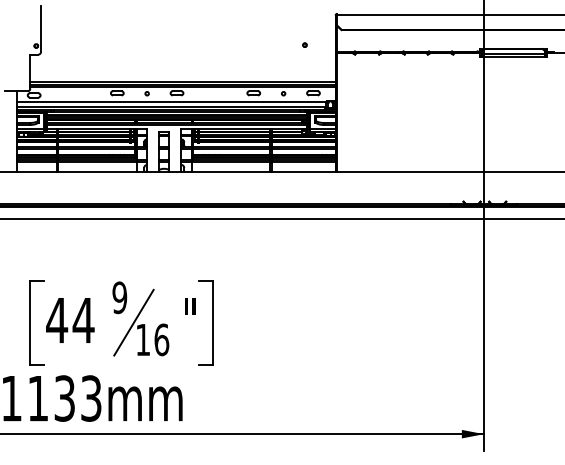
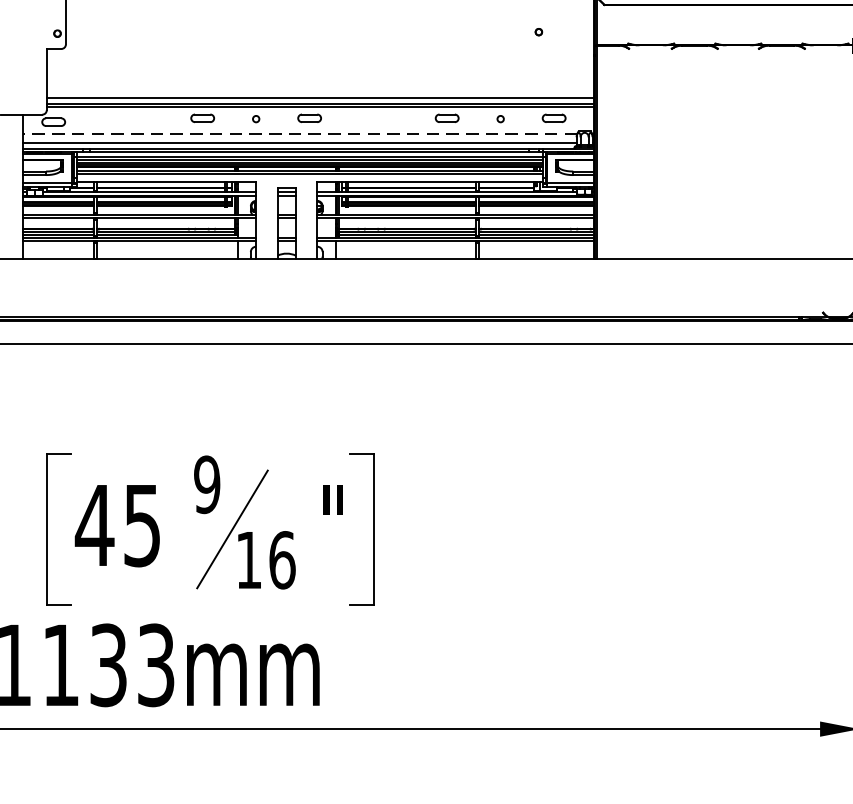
line: (171, 102) -> (299, 134), solid -> dashed
text: (83, 320) -> (142, 525), 44 -> 45

